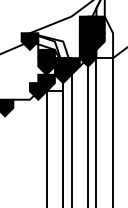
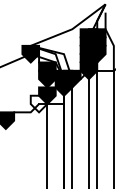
fill: (37, 91) -> (38, 104), removed

